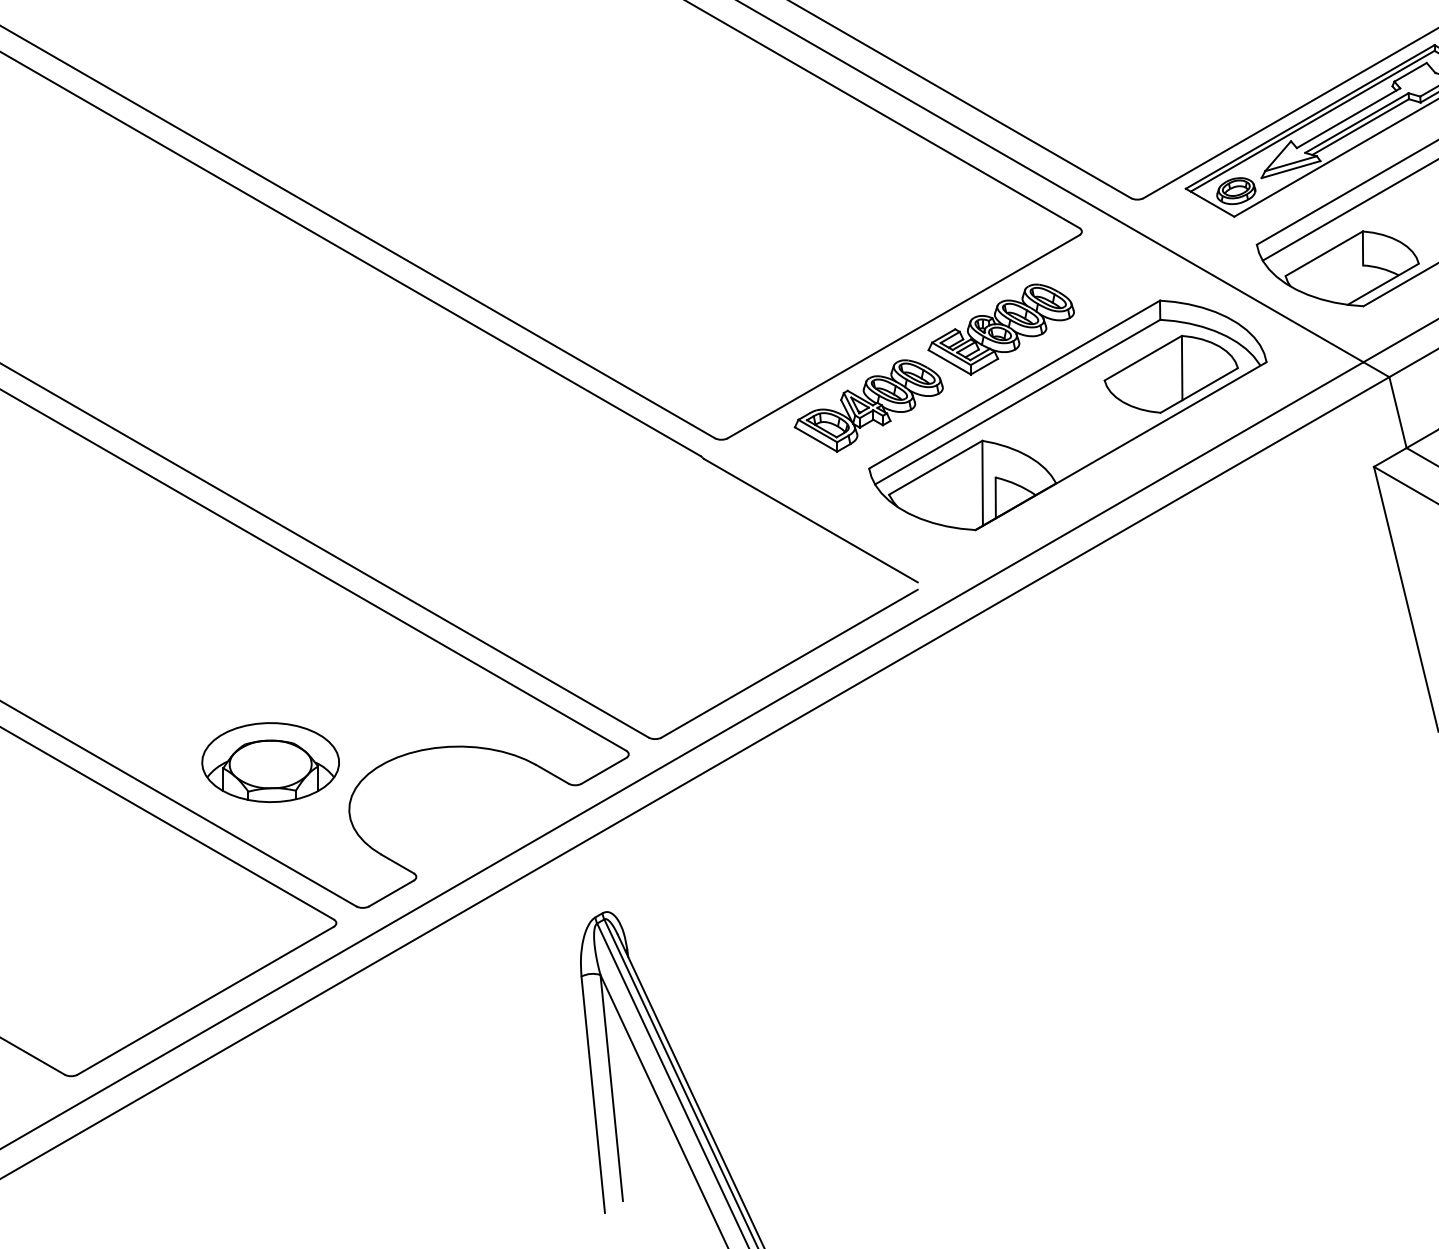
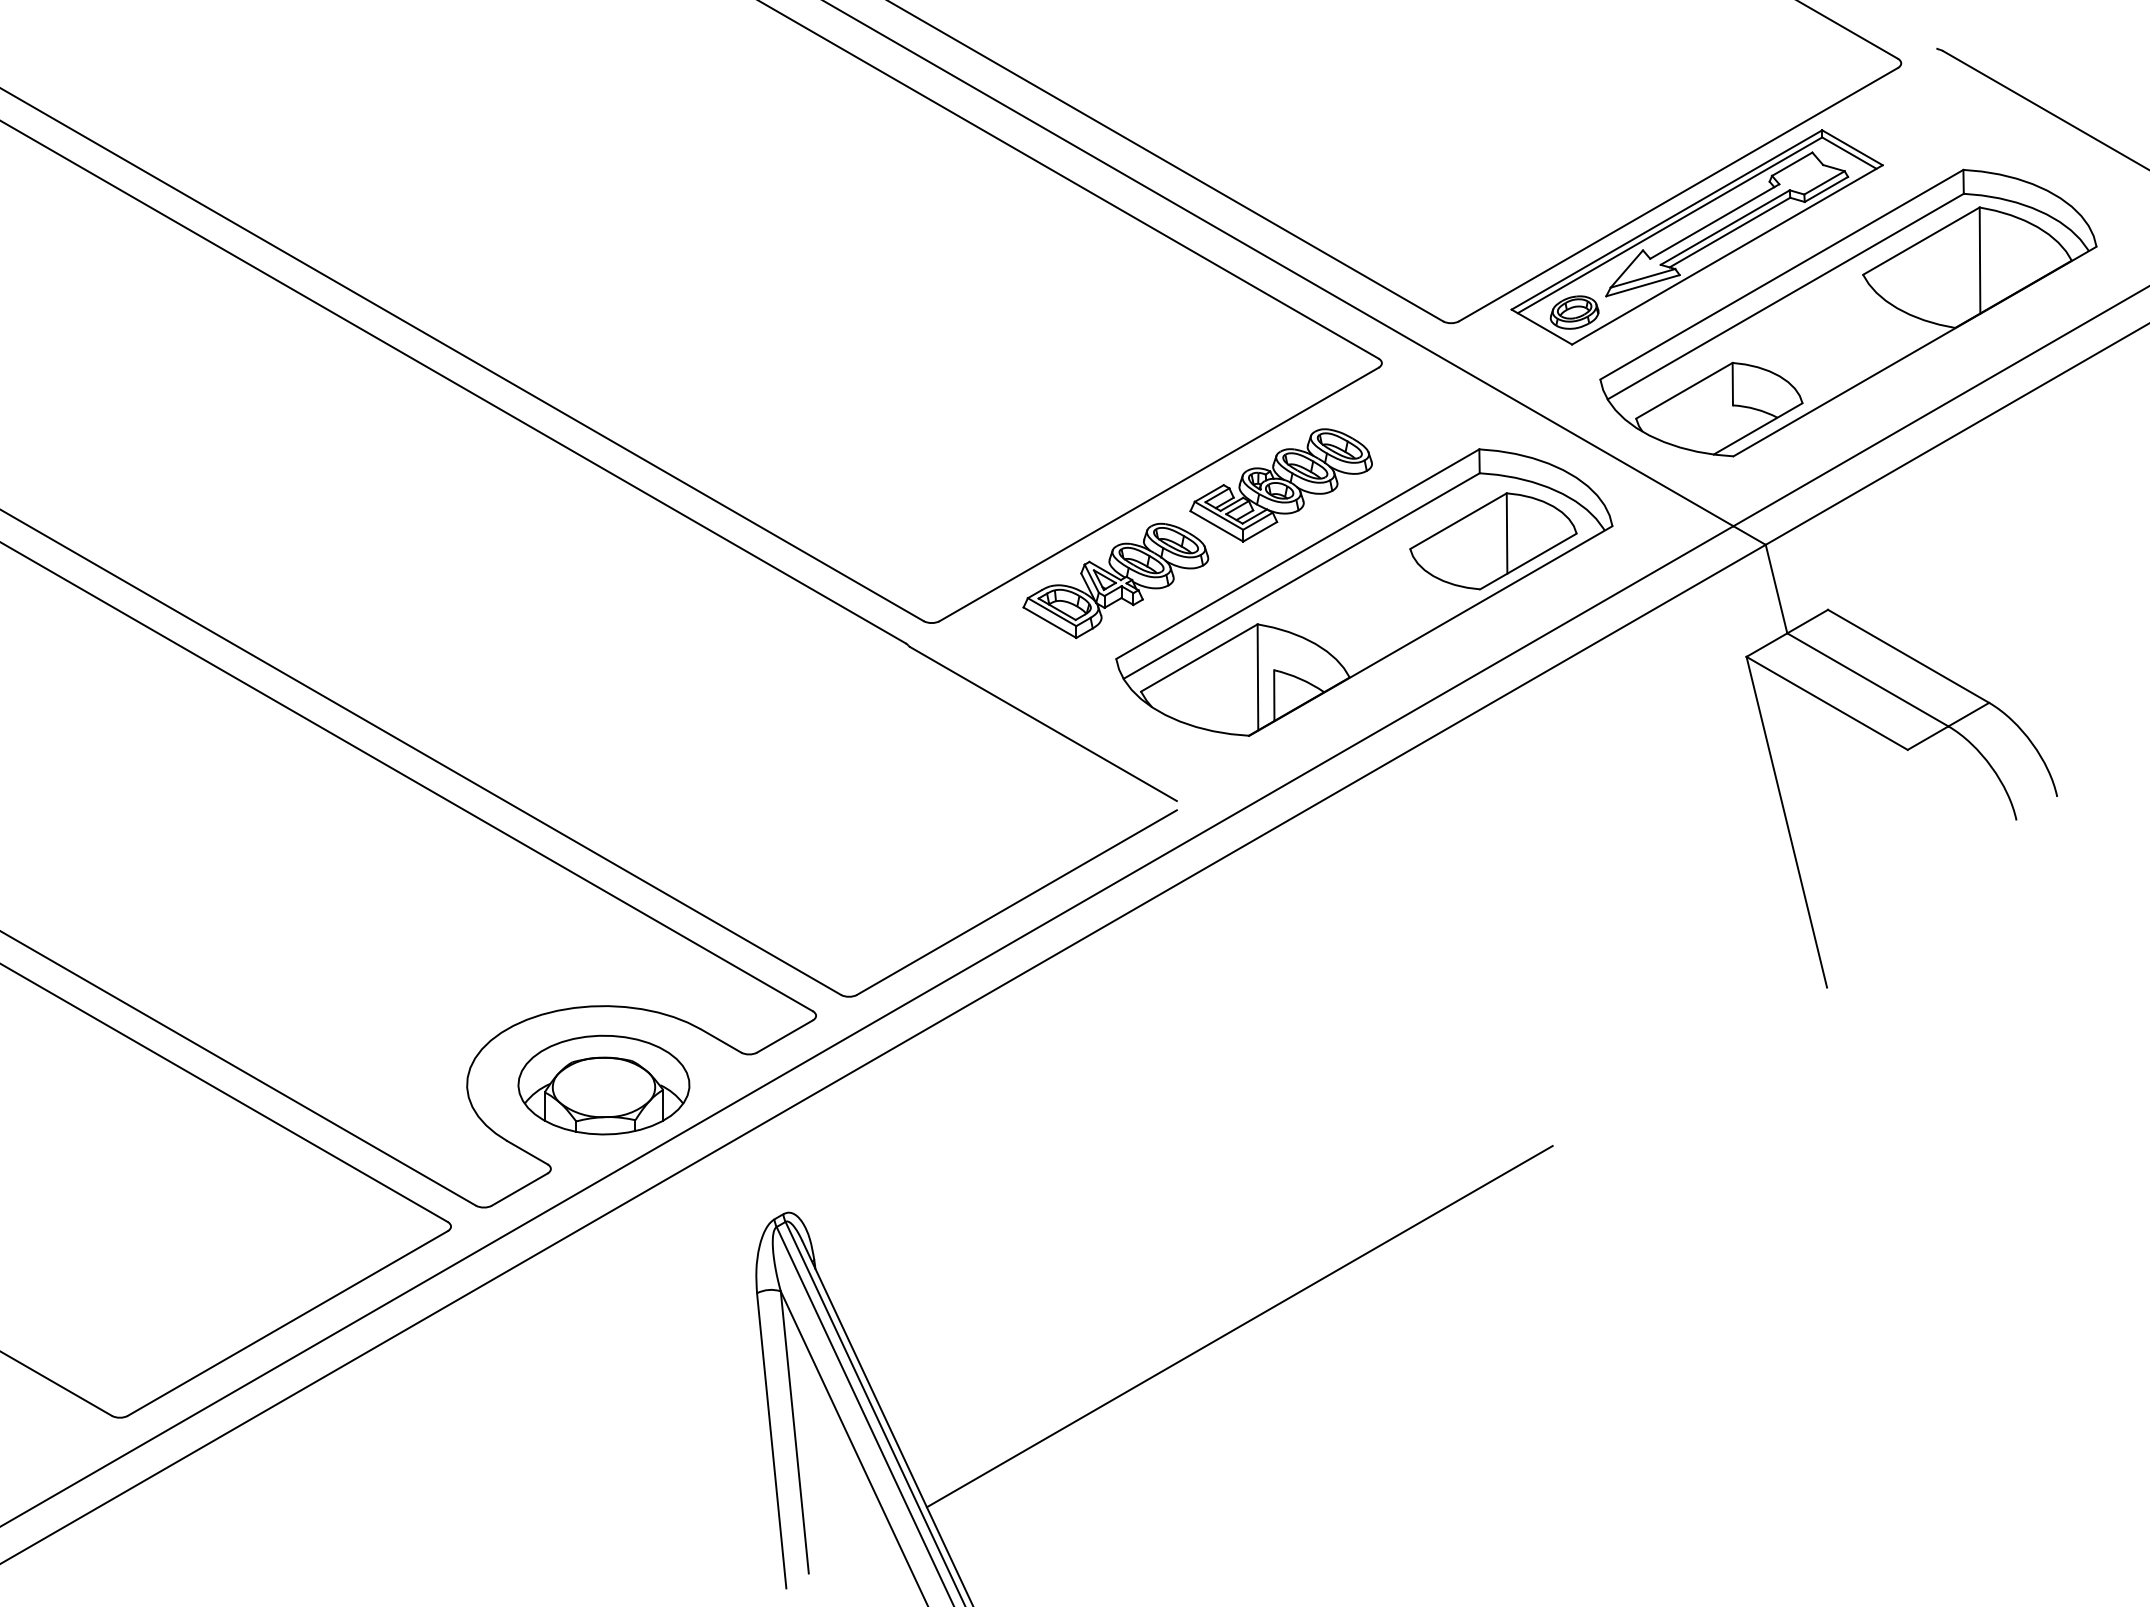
part: (270, 762) -> (603, 1084), moved
line: (967, 1003) -> (1239, 1326), added

